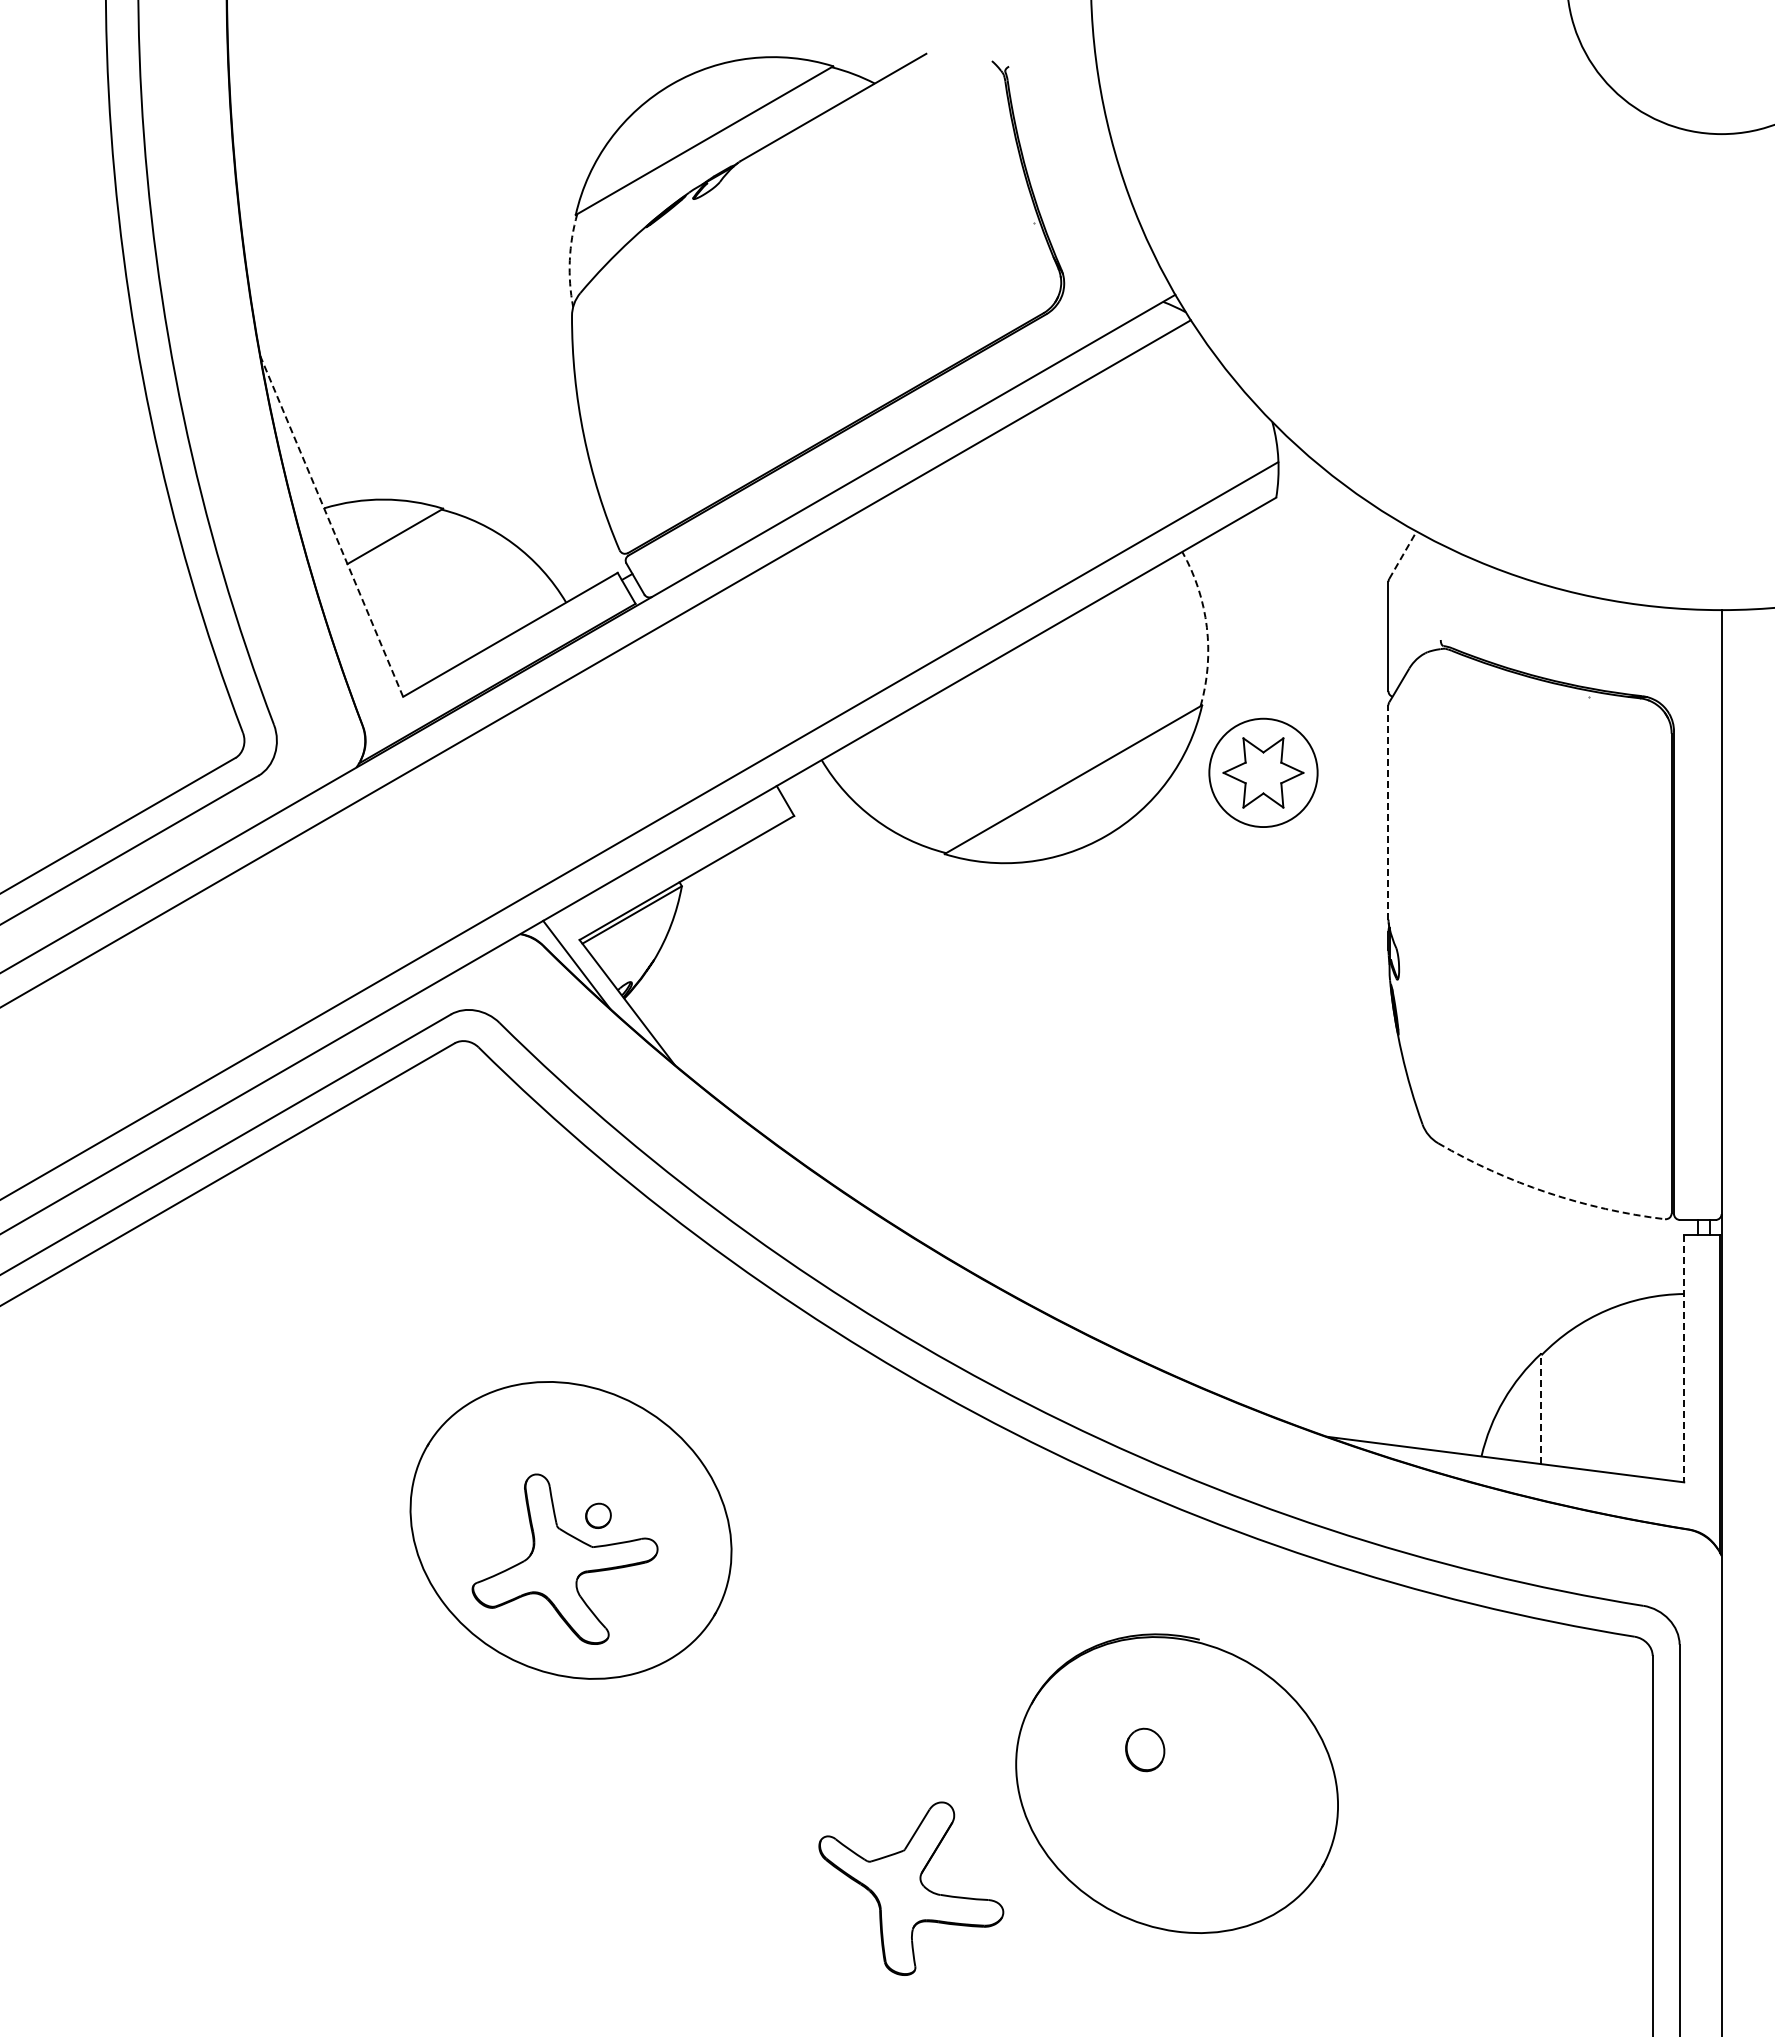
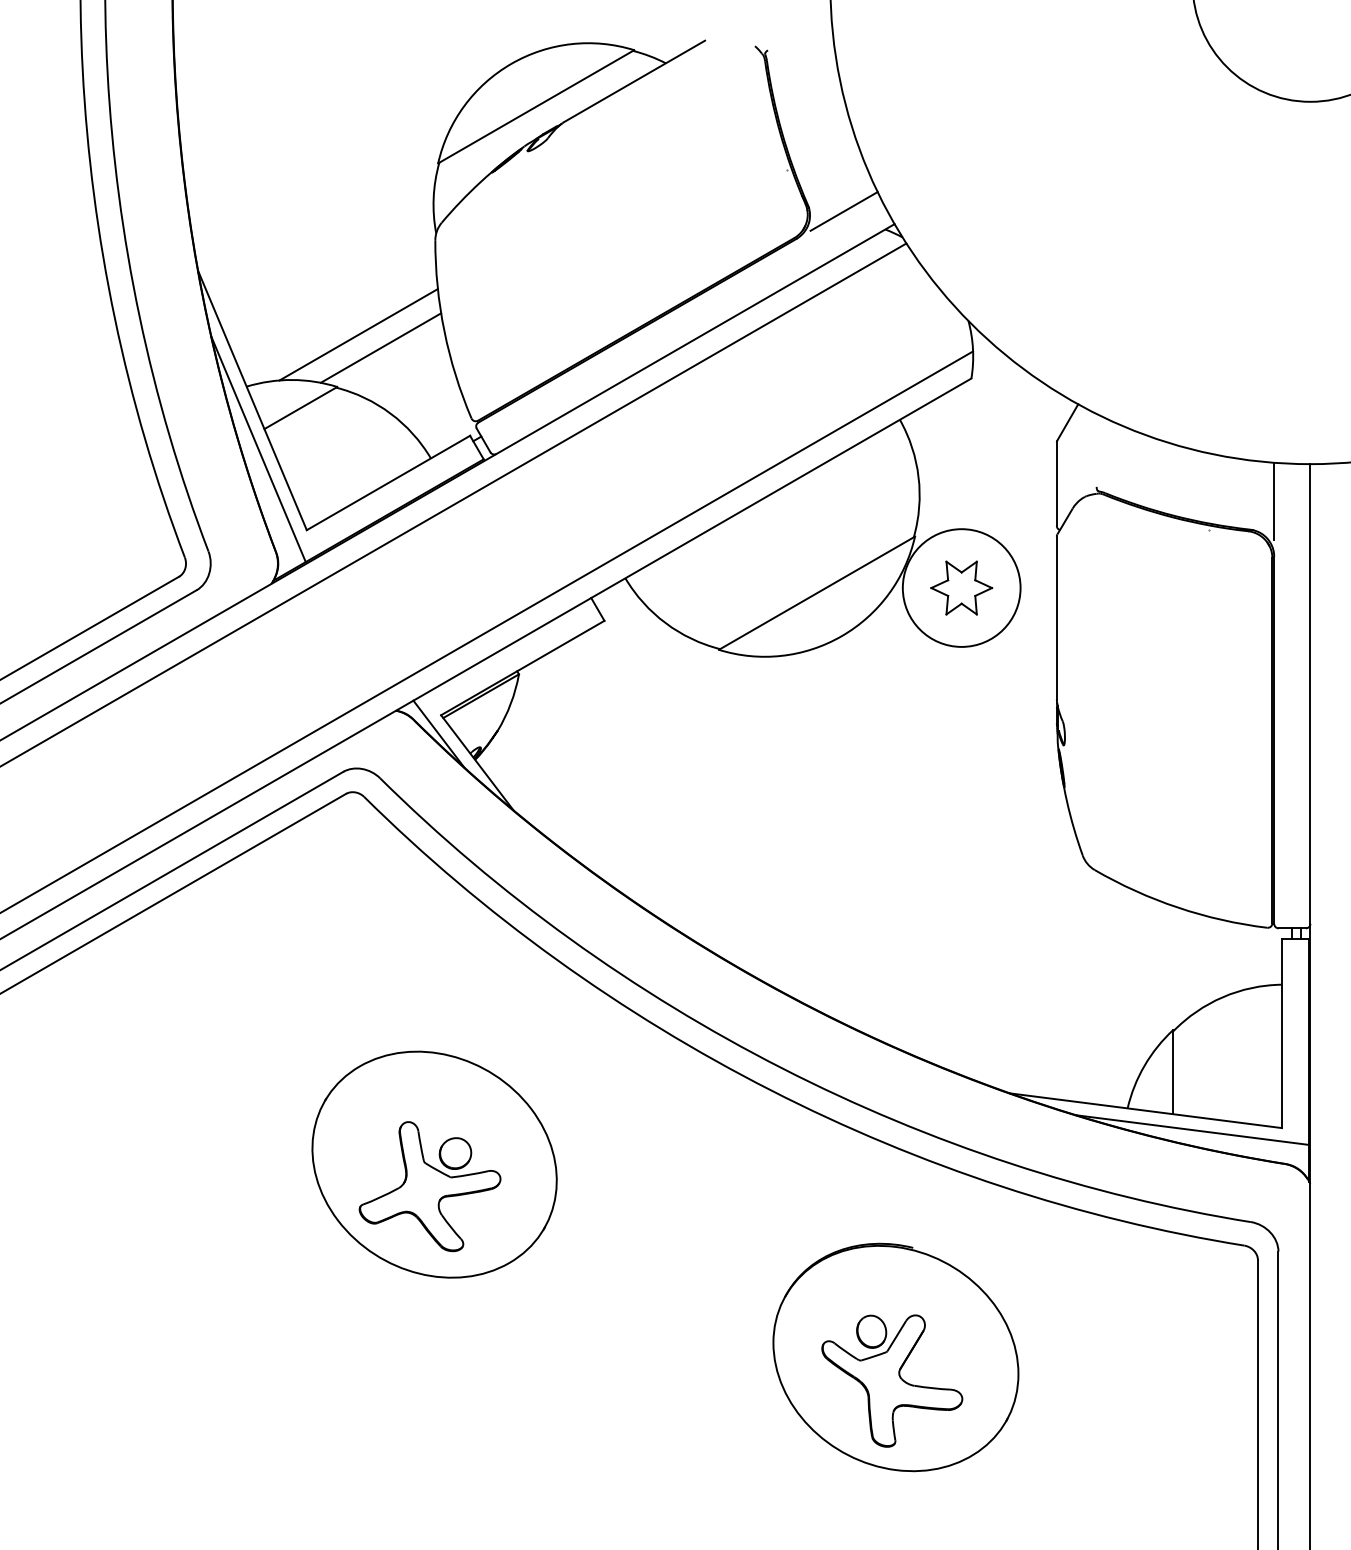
arc: (569, 260) -> (433, 198), dashed -> solid
line: (1109, 277) -> (844, 210), added
line: (471, 440) -> (358, 335), added
line: (500, 457) -> (380, 347), added
line: (331, 526) -> (252, 400), dashed -> solid
line: (1403, 554) -> (1068, 421), dashed -> solid
line: (339, 590) -> (258, 449), added
arc: (1206, 627) -> (918, 477), dashed -> solid
line: (1674, 659) -> (1274, 501), added
circle: (1263, 772) -> (961, 587), size x1.43
line: (1388, 811) -> (1056, 617), dashed -> solid
arc: (1547, 1192) -> (1177, 907), dashed -> solid
line: (1684, 1358) -> (1282, 1033), dashed -> solid
line: (1541, 1408) -> (1173, 1071), dashed -> solid
line: (1566, 1484) -> (1192, 1129), added
part: (598, 1515) -> (455, 1153), size x1.67
part: (911, 1888) -> (892, 1380), moved

